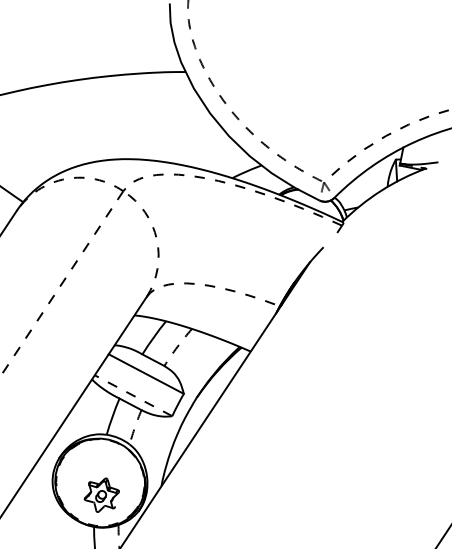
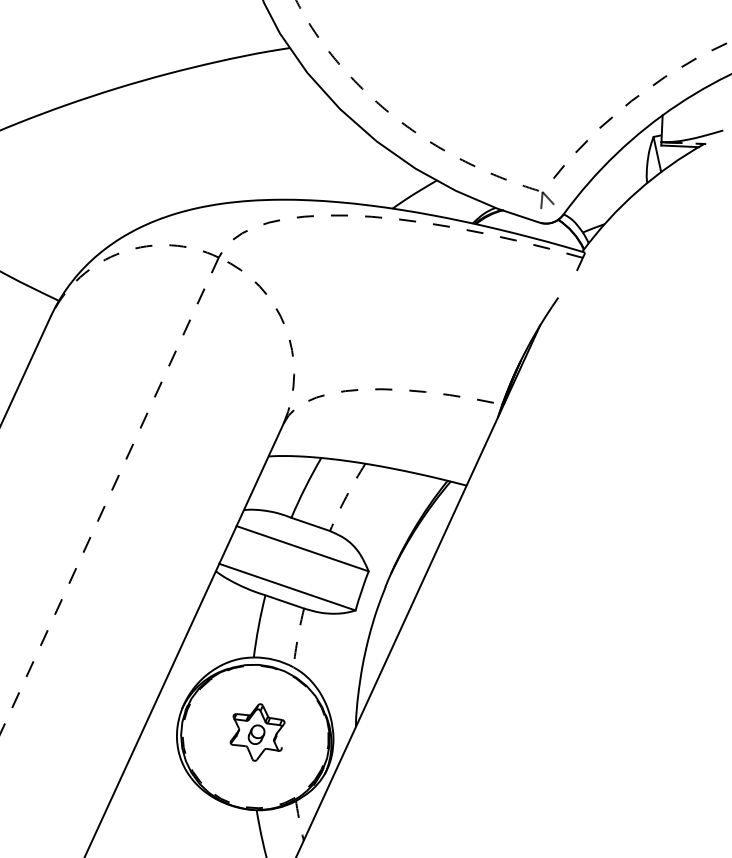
line: (133, 395) -> (287, 586), dashed -> solid
part: (101, 494) -> (256, 731), moved

